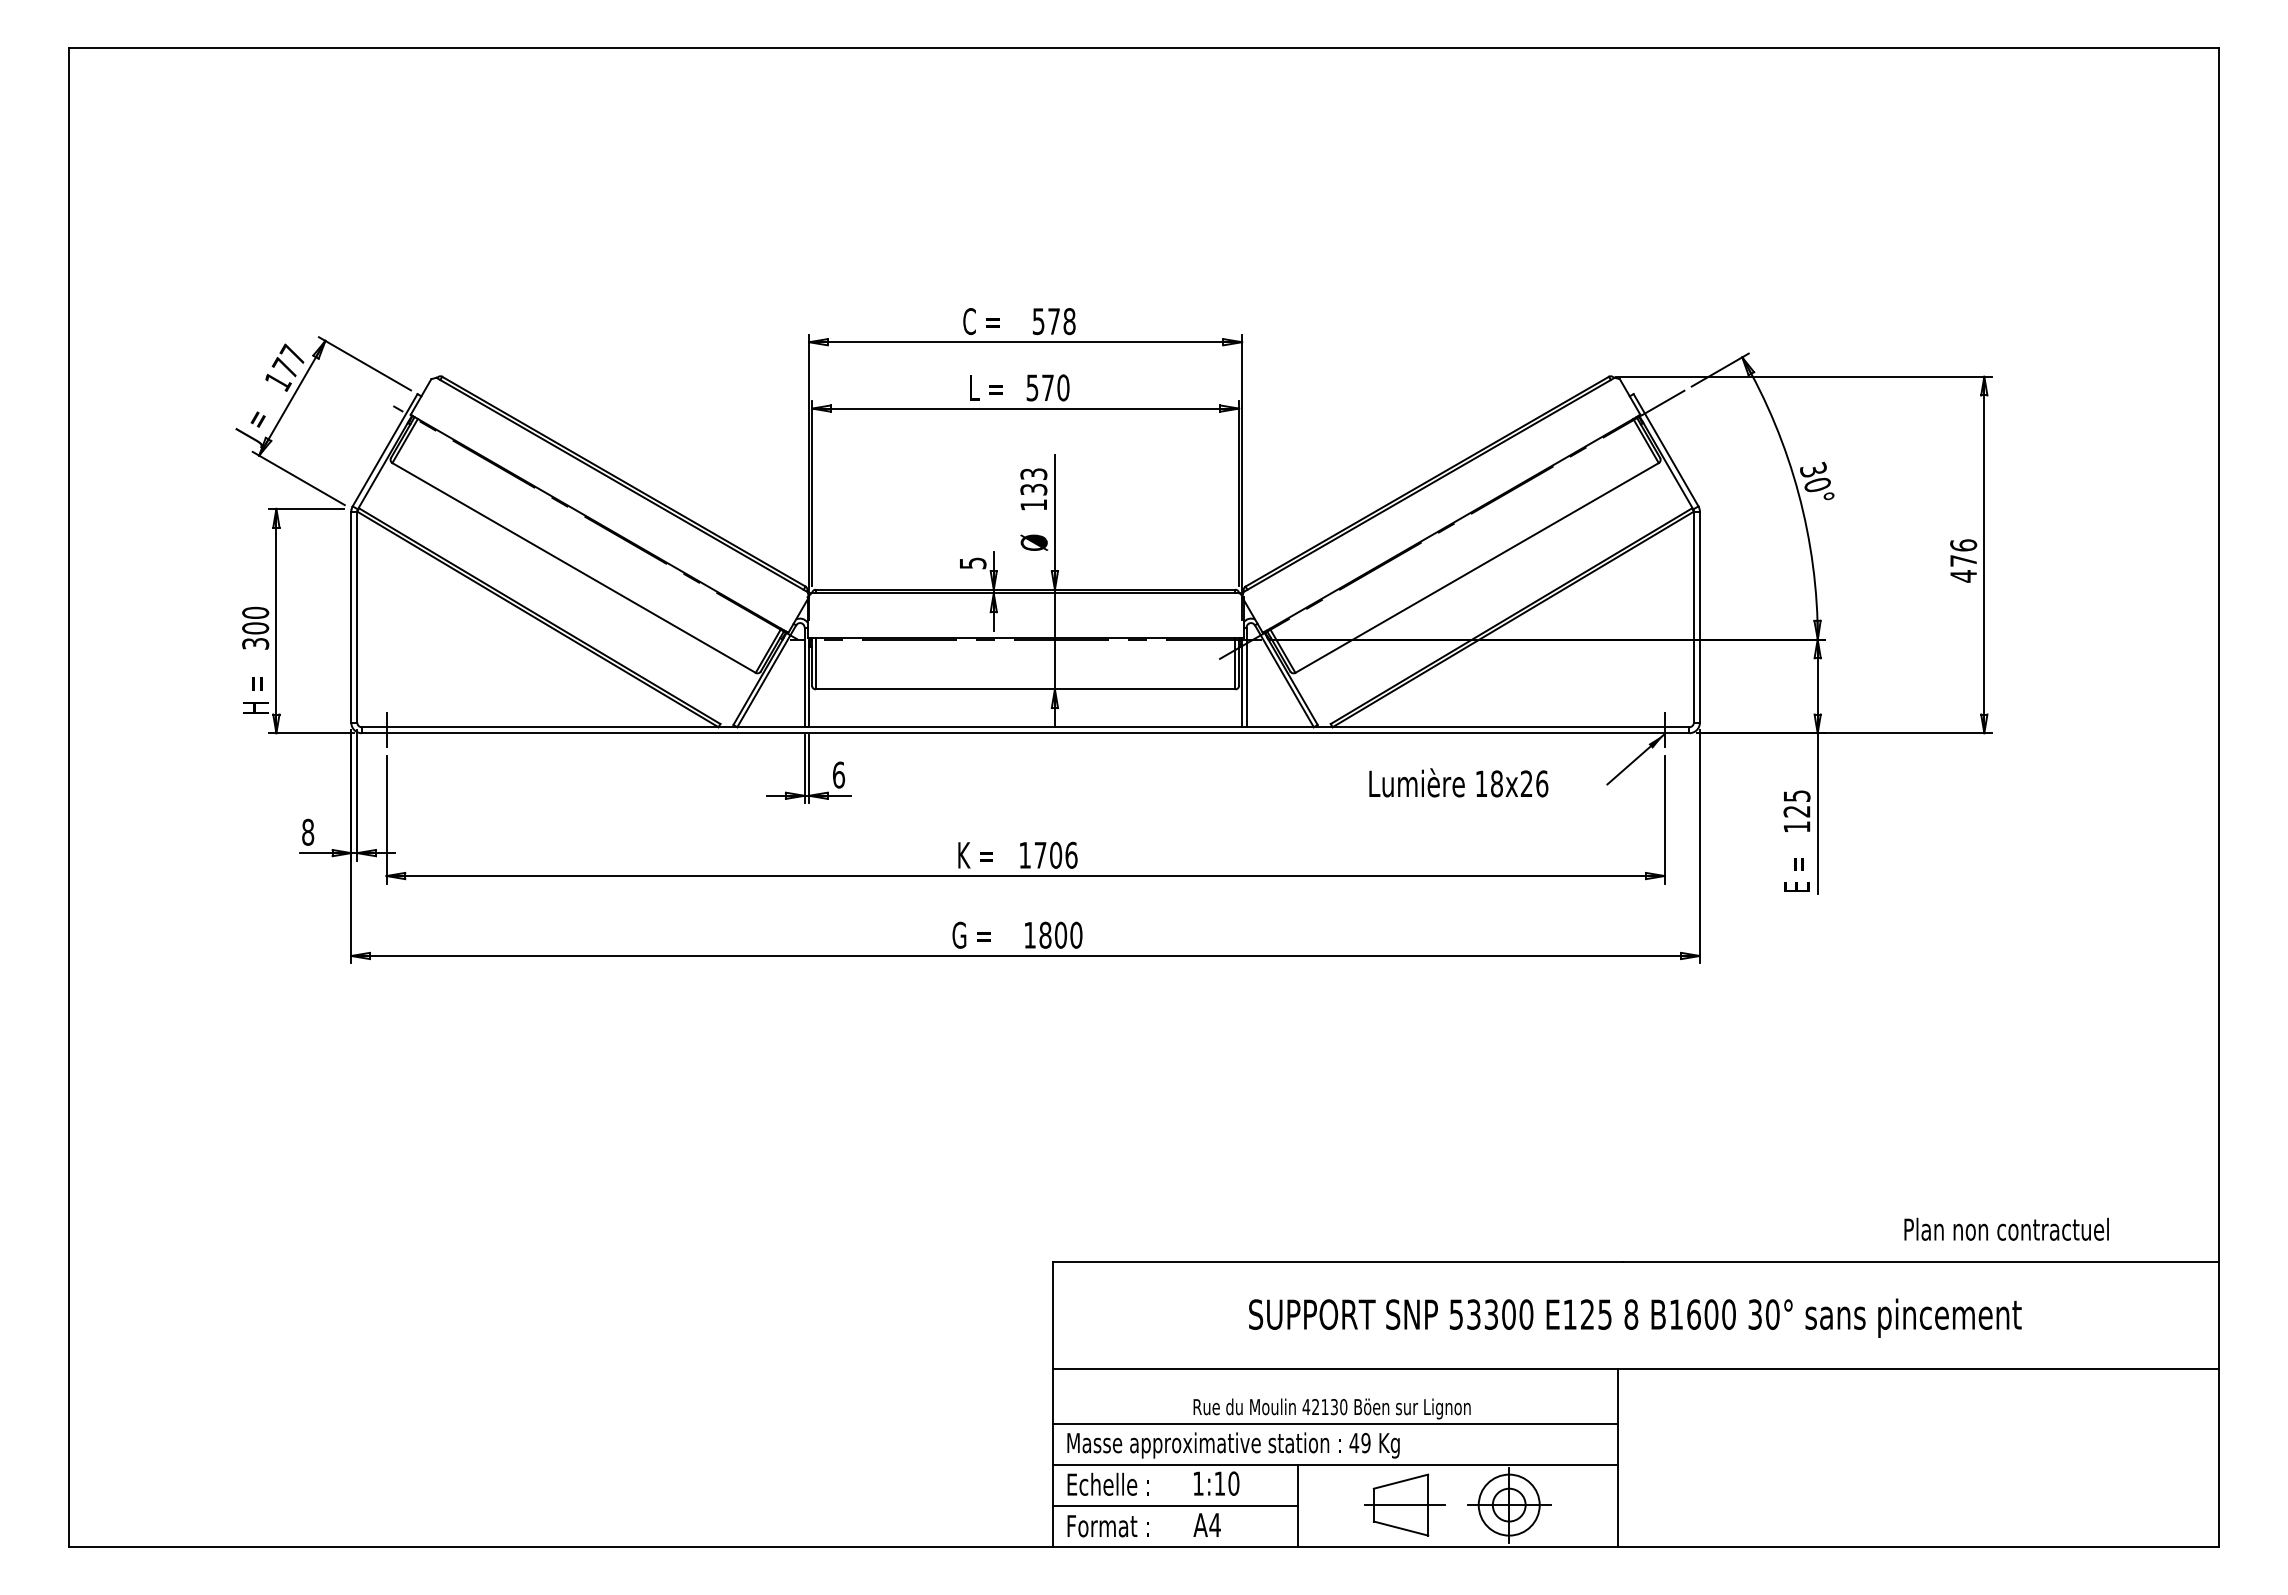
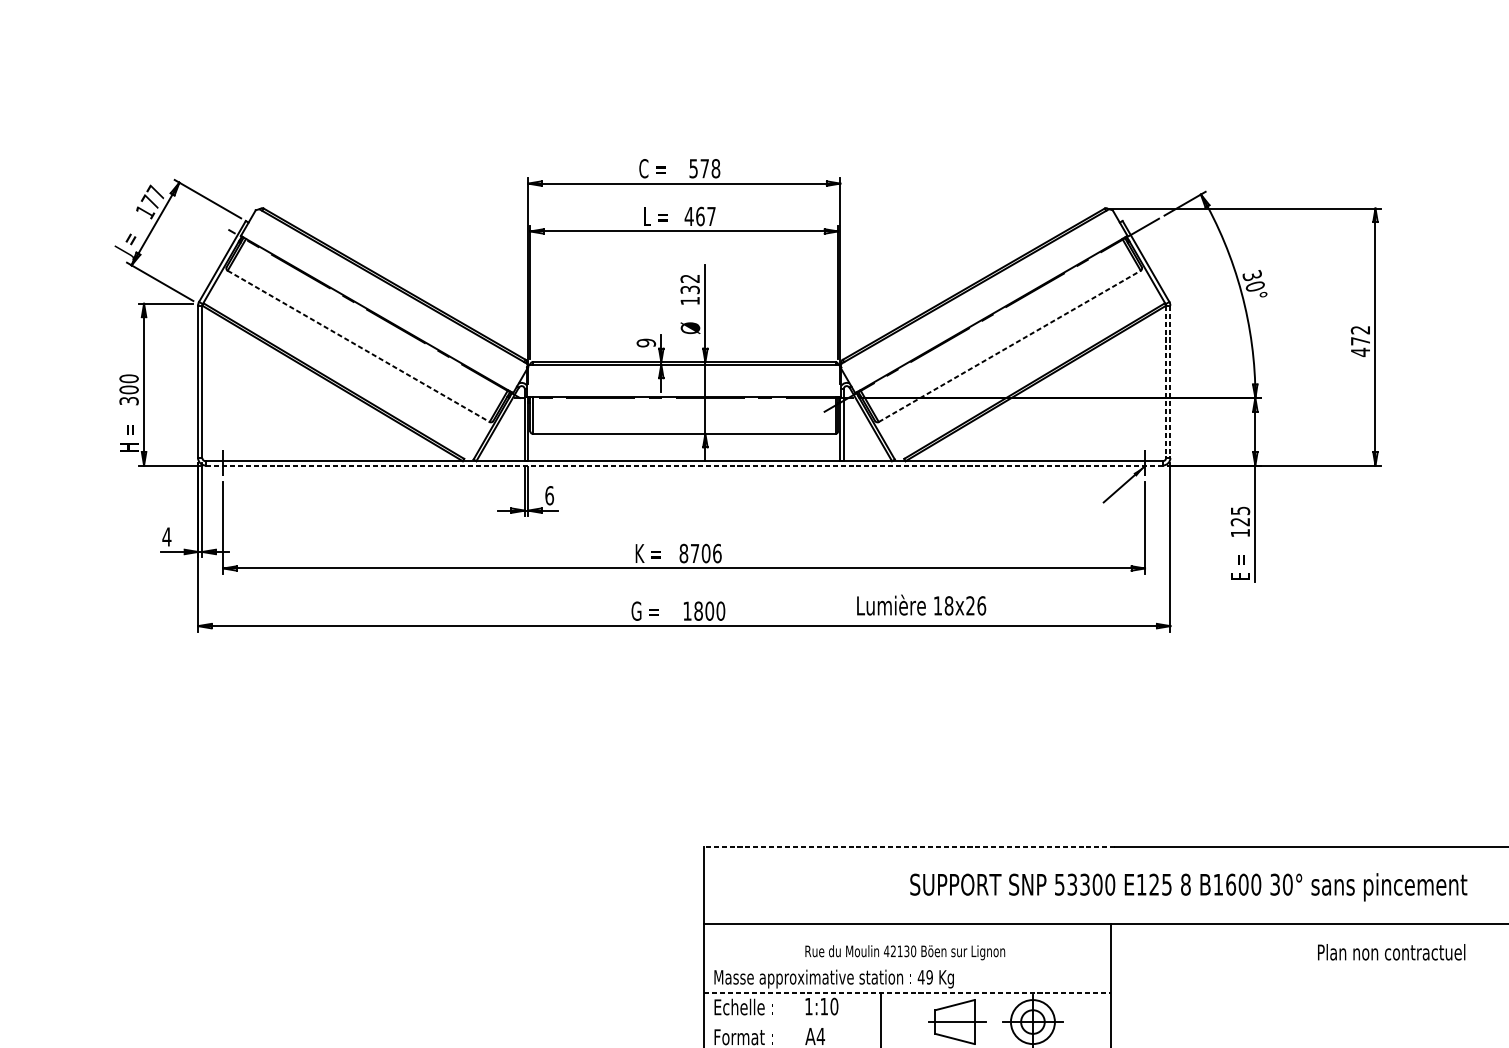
text: (1047, 387) -> (700, 216), 570 -> 467
text: (1033, 474) -> (689, 278), 133 -> 132
text: (1963, 545) -> (1360, 330), 476 -> 472
text: (972, 563) -> (645, 343), 5 -> 9
line: (574, 567) -> (359, 346), solid -> dashed
line: (1477, 567) -> (1010, 346), solid -> dashed
line: (1693, 617) -> (1165, 382), solid -> dashed
line: (1699, 617) -> (1170, 382), solid -> dashed
line: (1025, 733) -> (684, 465), solid -> dashed
text: (1458, 782) -> (921, 604), moved
text: (307, 831) -> (166, 536), 8 -> 4
text: (1025, 854) -> (684, 552), 1706 -> 8706
text: (2006, 1228) -> (1391, 951), moved
line: (1338, 1262) -> (909, 847), solid -> dashed
text: (1635, 1317) -> (1188, 886), moved
line: (1335, 1423) -> (907, 963), removed
line: (1336, 1464) -> (908, 992), solid -> dashed
line: (1175, 1506) -> (792, 1023), removed

